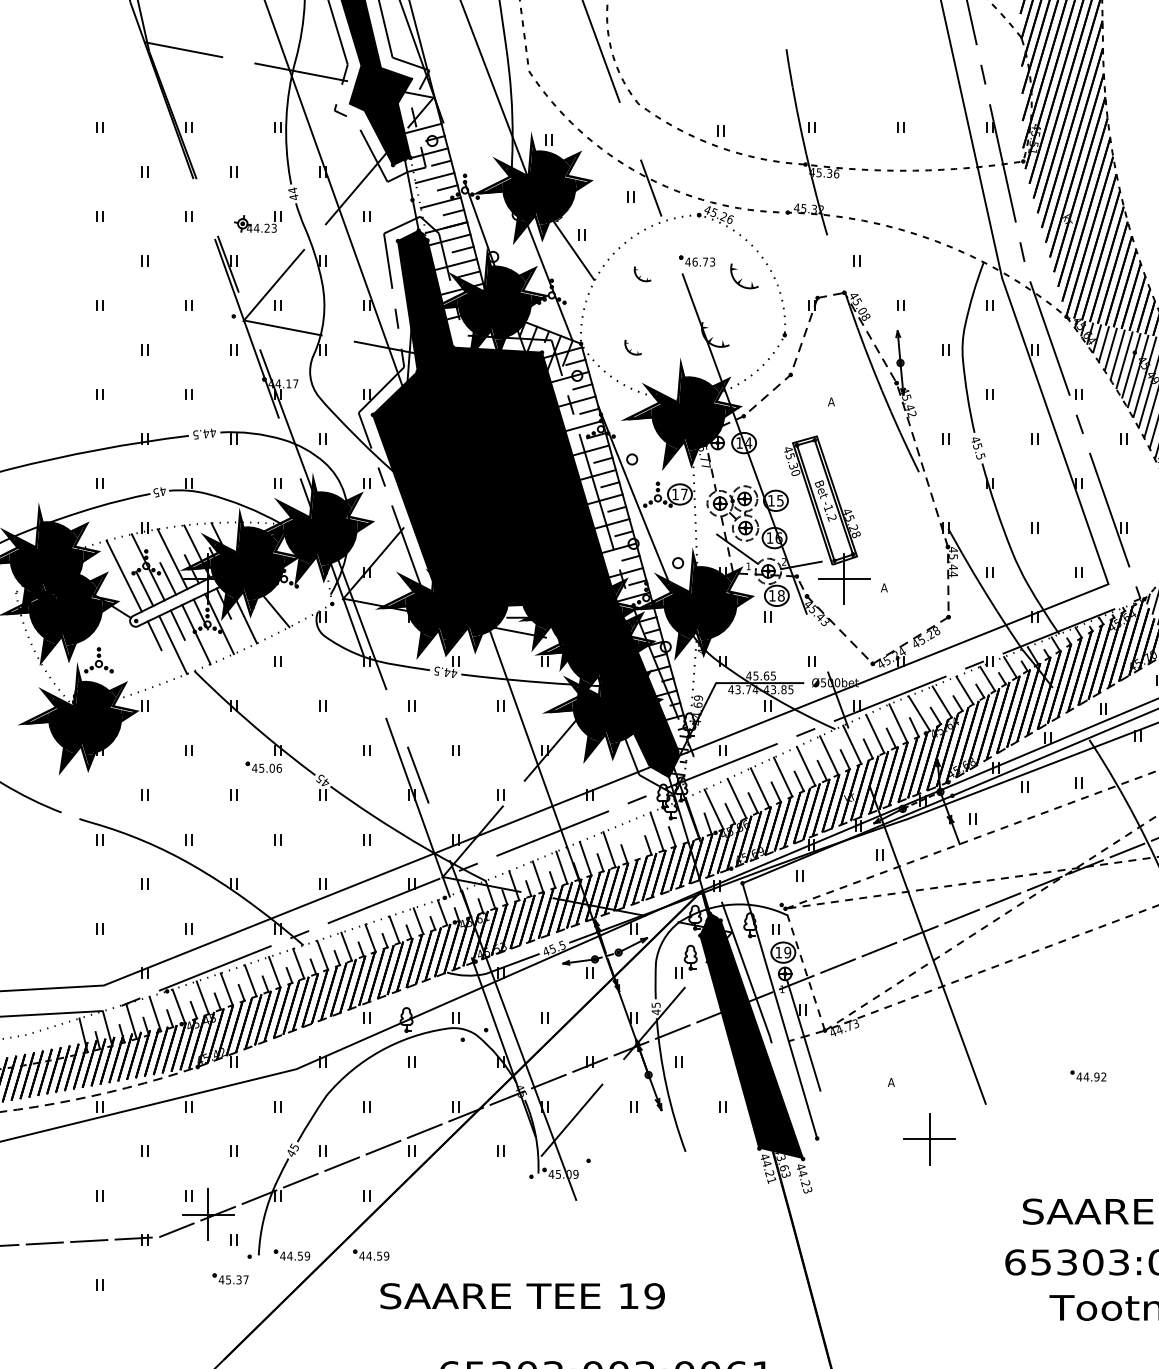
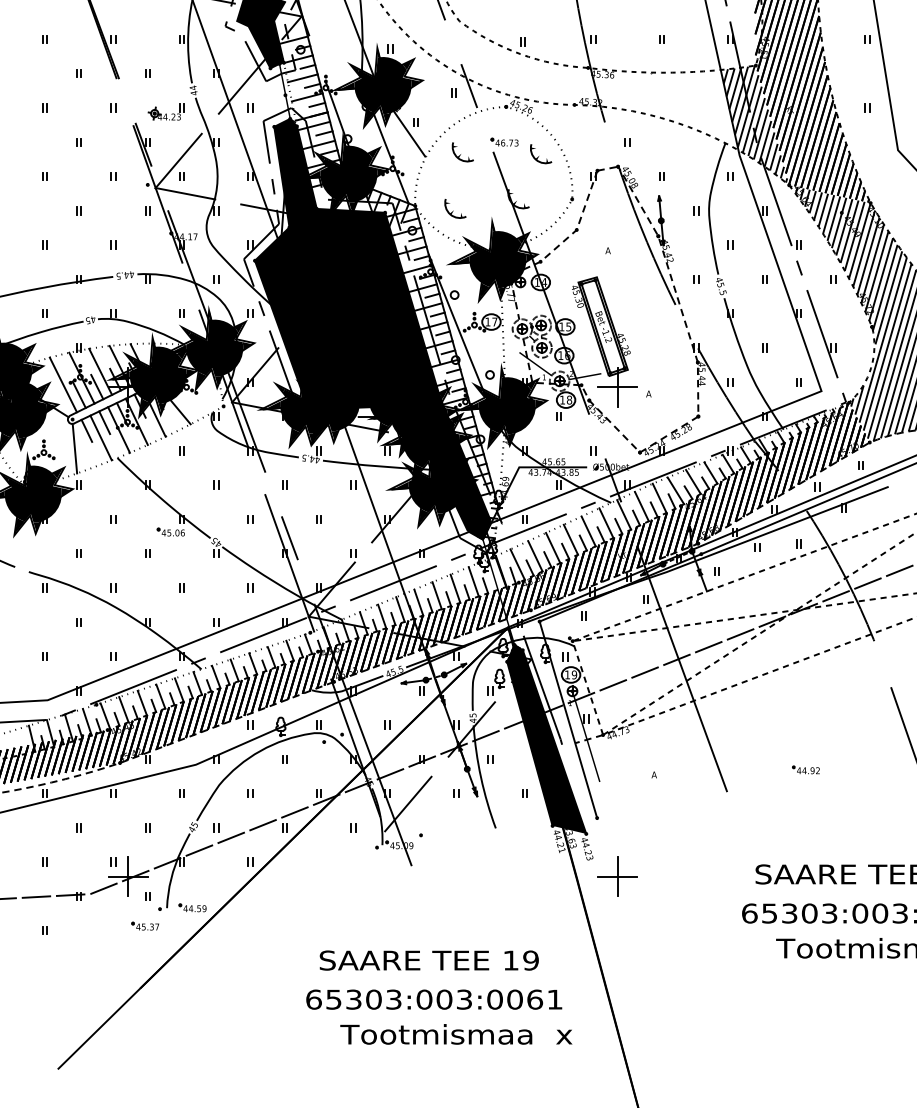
hatch: (1020, 236) -> (753, 123), added
part: (642, 274) -> (462, 152), size x1.67
part: (633, 347) -> (455, 208), size x1.67
line: (138, 658) -> (74, 448), added
line: (633, 840) -> (455, 588), added
part: (929, 1139) -> (617, 876), moved
part: (371, 1254) -> (253, 907), removed
text: (521, 1296) -> (428, 960), moved

